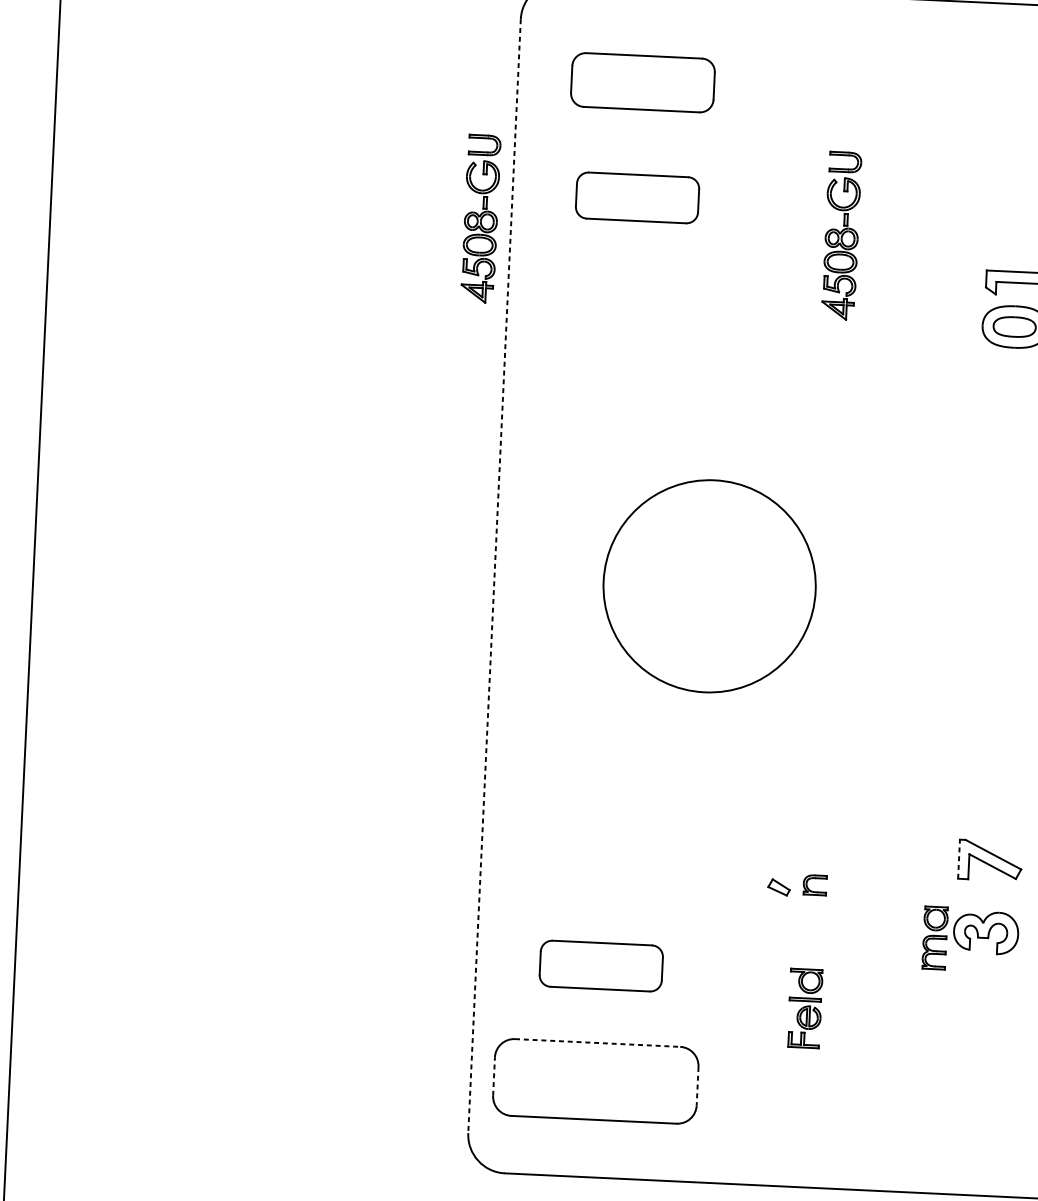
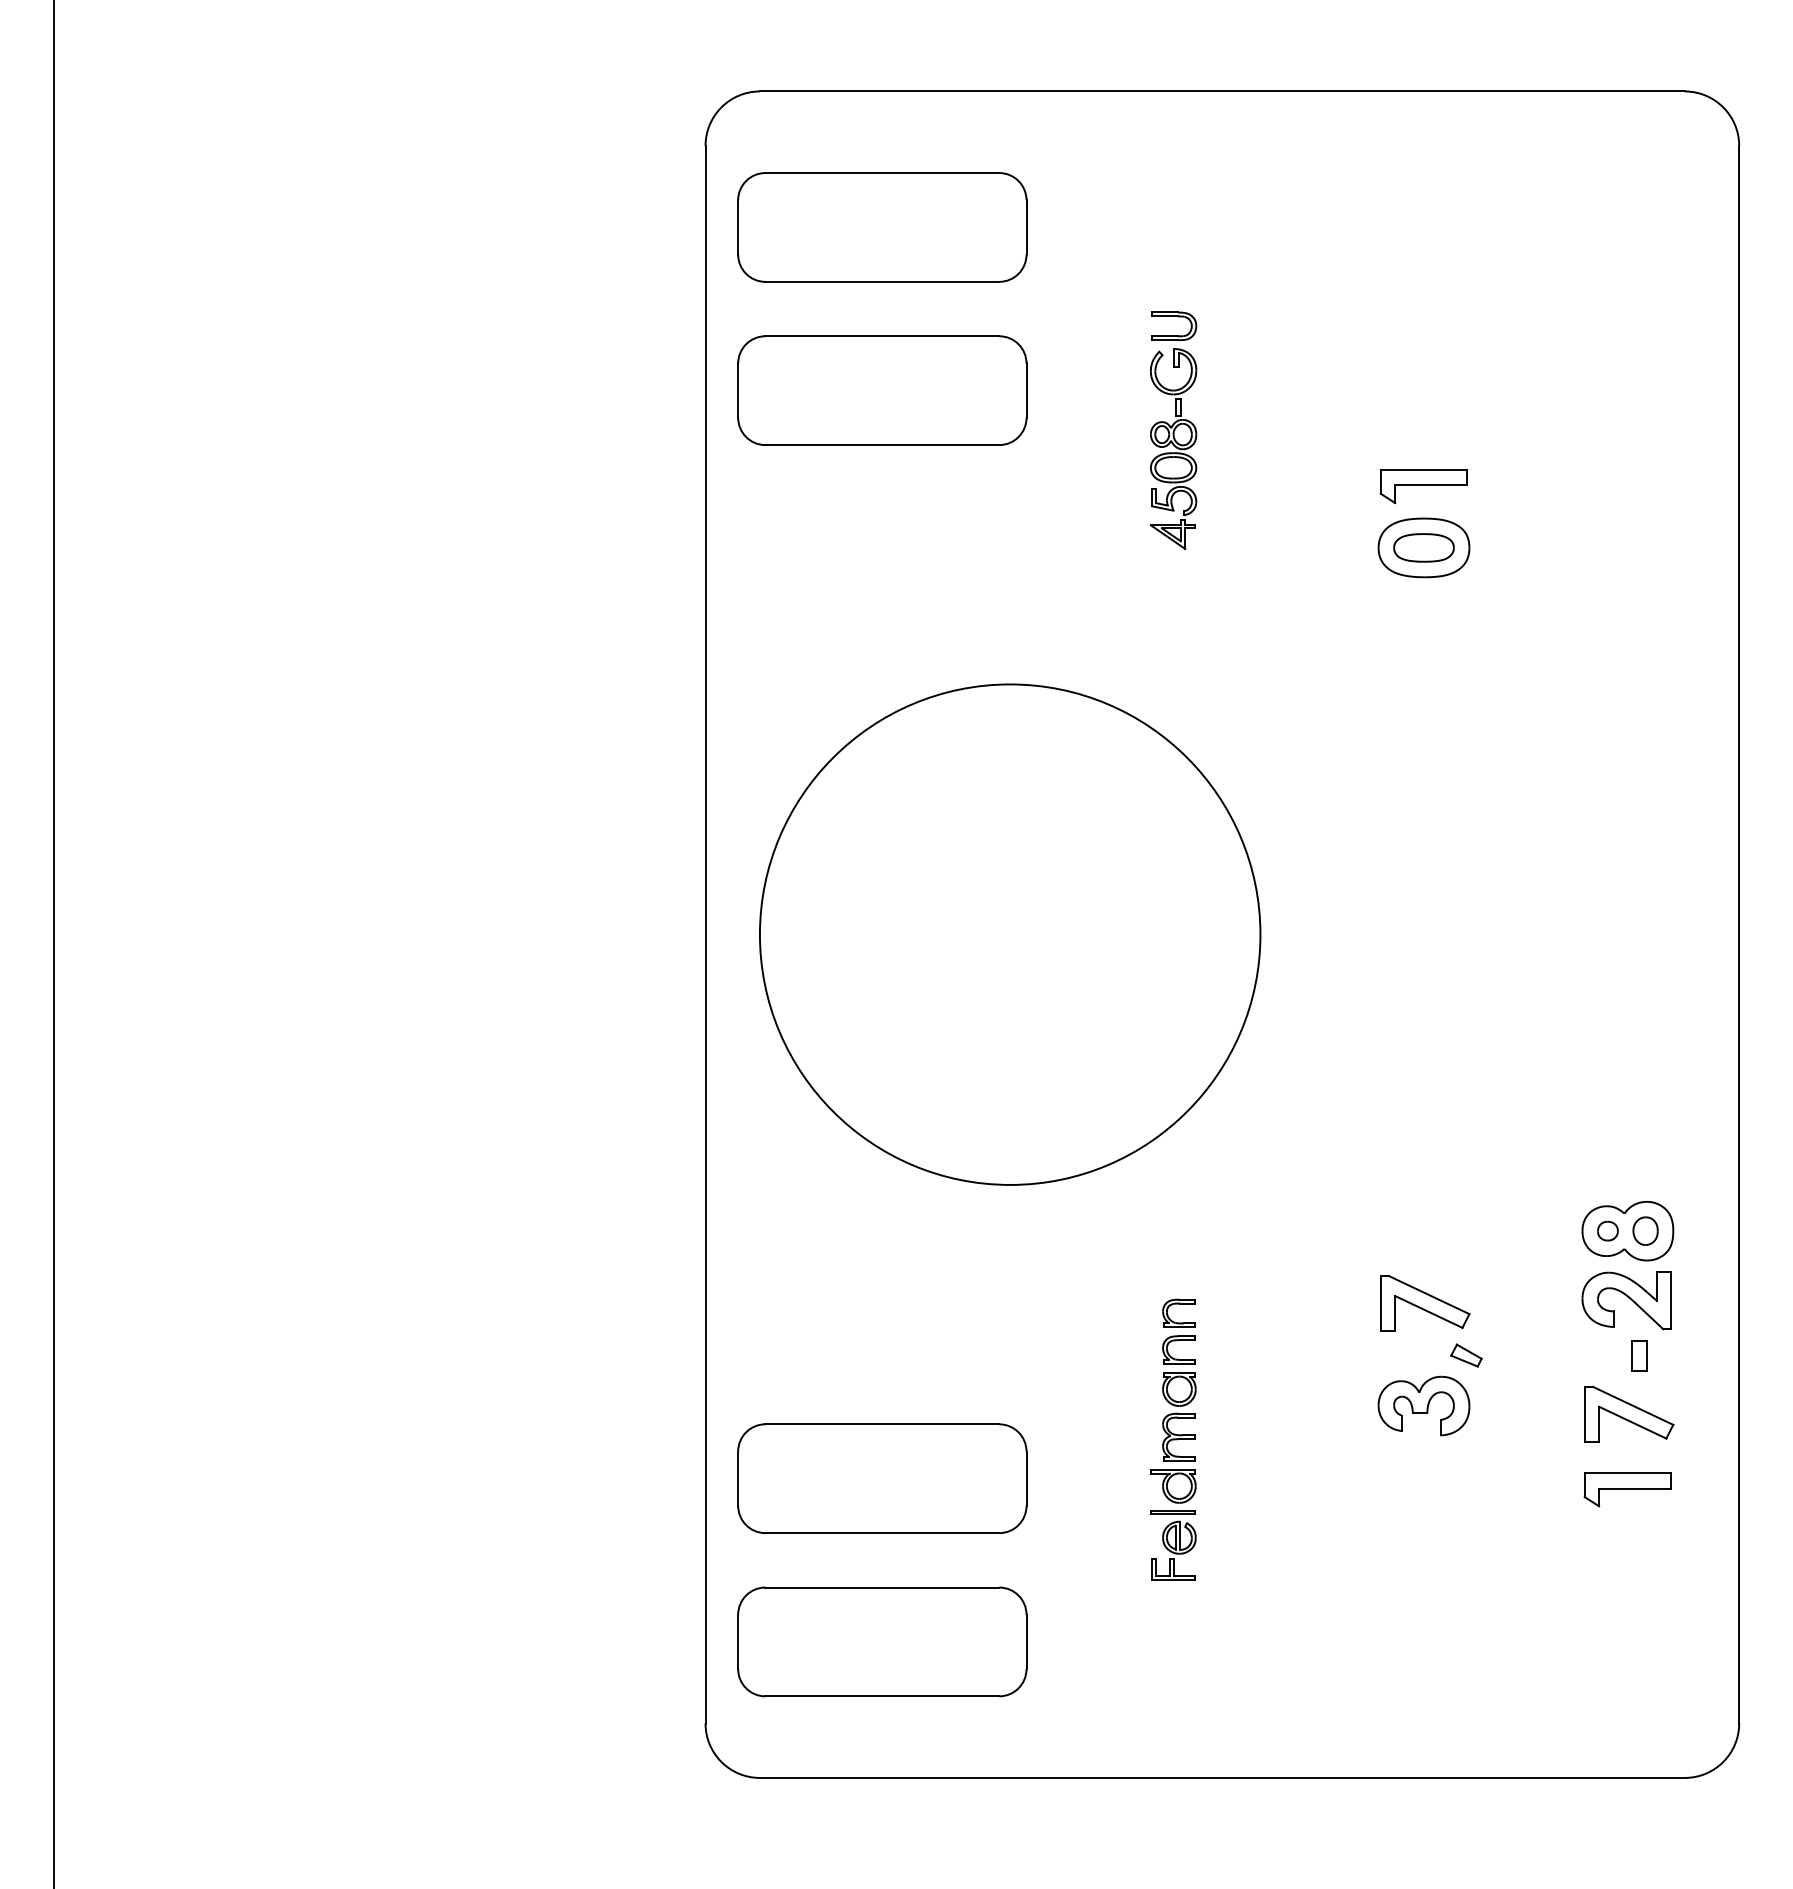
part: (643, 82) -> (882, 227), size x1.43
part: (637, 197) -> (882, 390), size x1.67
part: (480, 218) -> (662, 430), removed
line: (494, 576) -> (705, 934), dashed -> solid
circle: (709, 586) -> (1009, 934), size x1.67
part: (816, 853) -> (1178, 1304), added
line: (958, 859) -> (1380, 1303), dashed -> solid
part: (779, 887) -> (1466, 1355), moved
part: (935, 937) -> (1179, 1416), moved
part: (601, 966) -> (882, 1478), size x1.67
line: (597, 1042) -> (882, 1587), dashed -> solid
line: (494, 1076) -> (738, 1641), dashed -> solid
line: (697, 1086) -> (1026, 1642), dashed -> solid

